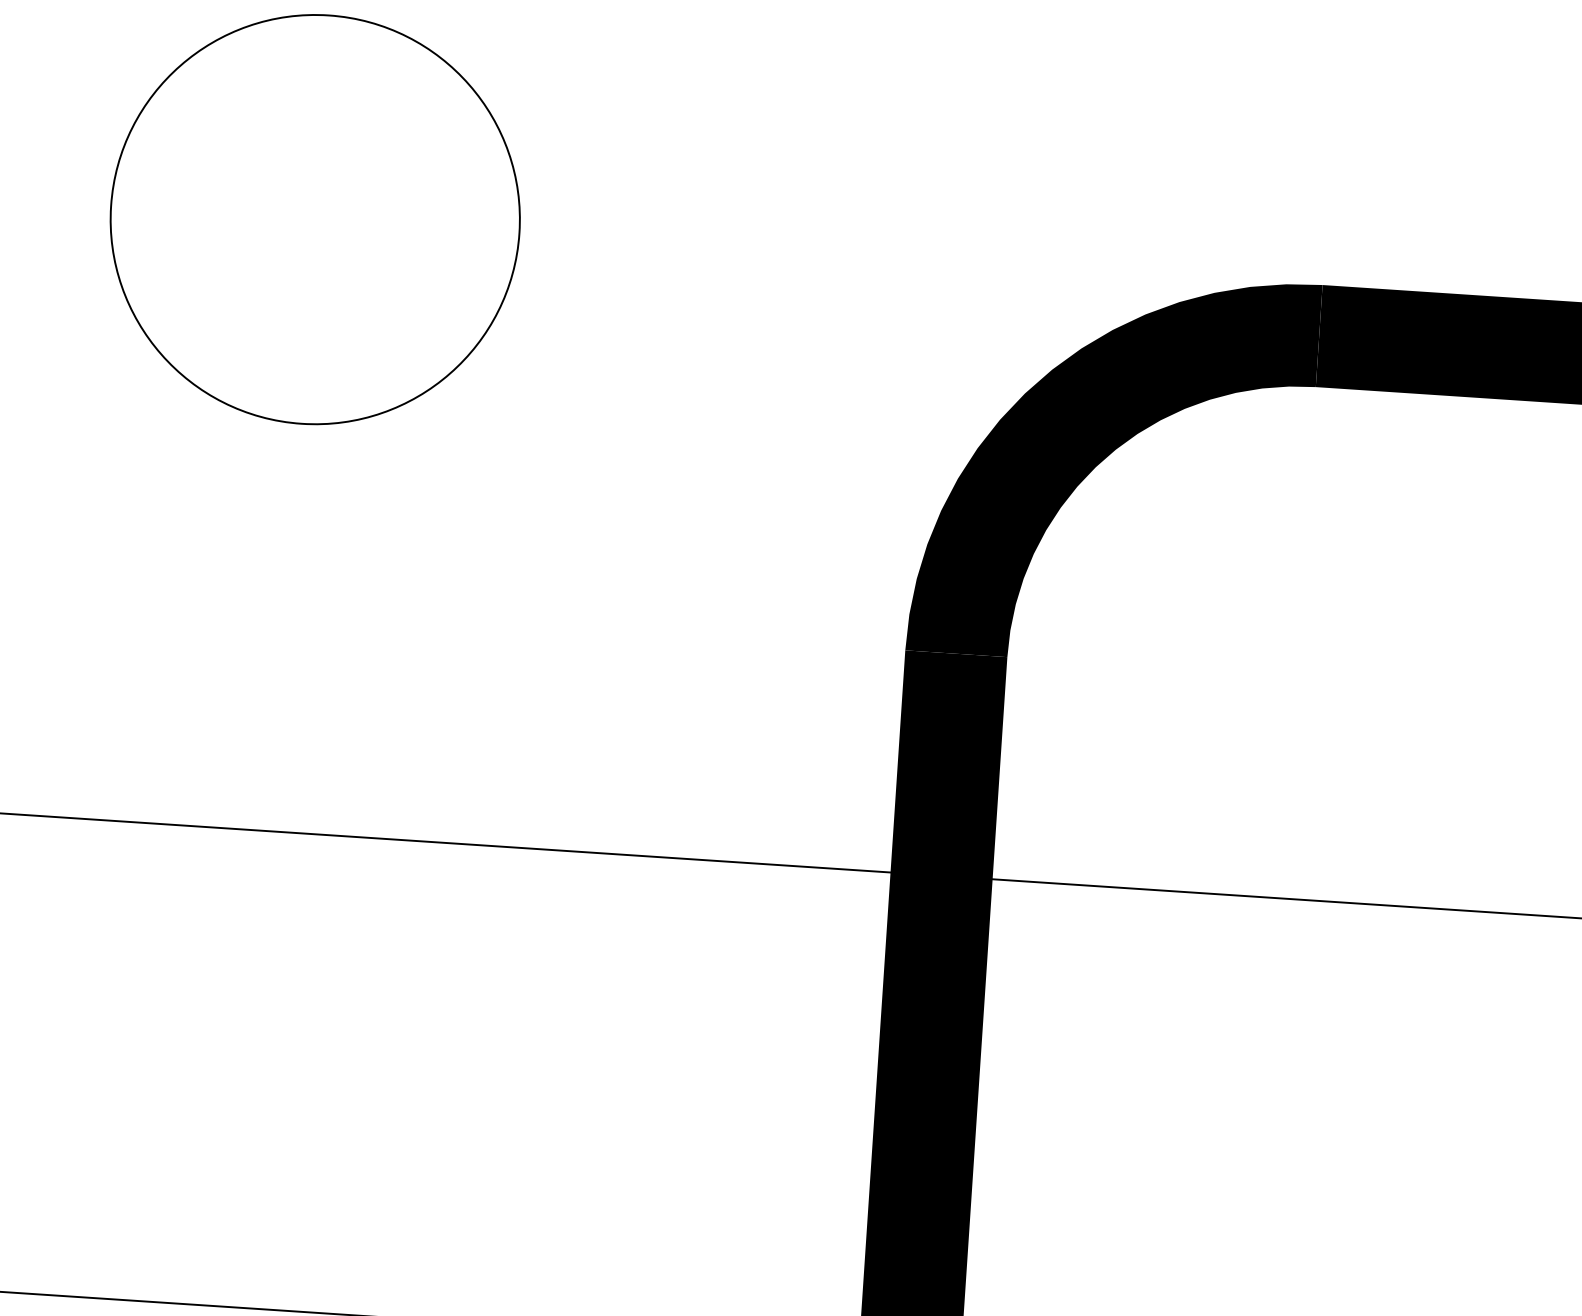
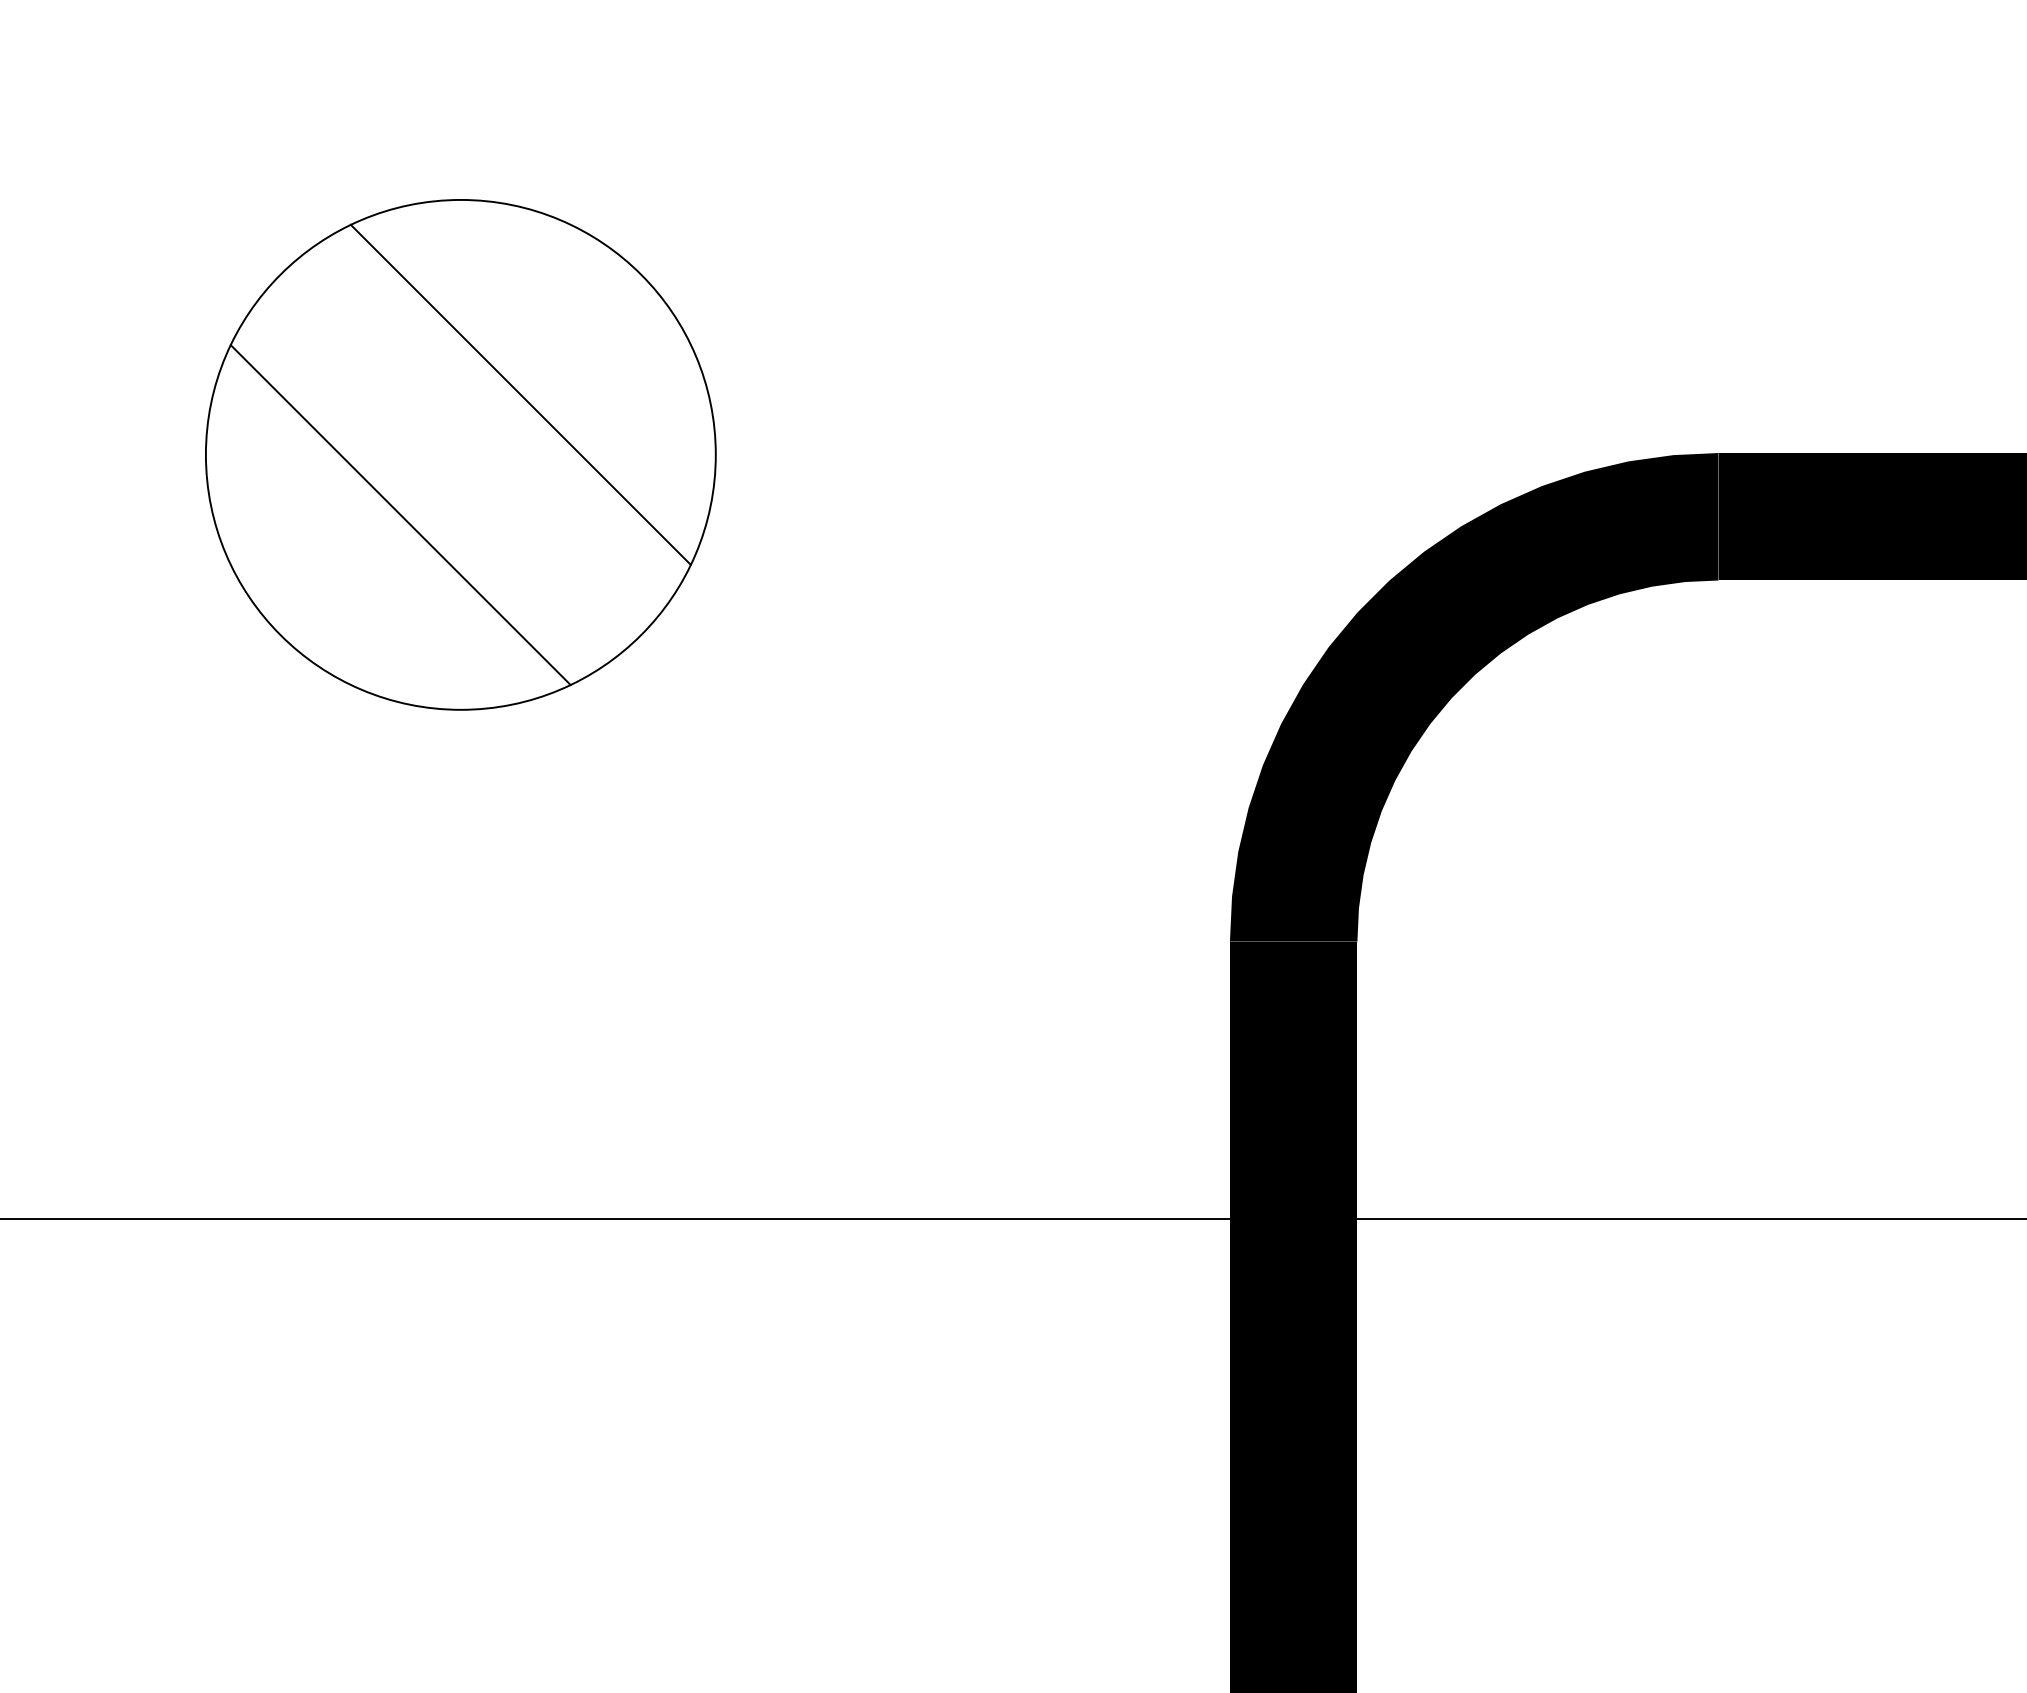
line: (366, 174) -> (520, 394), added
line: (263, 264) -> (400, 515), added

